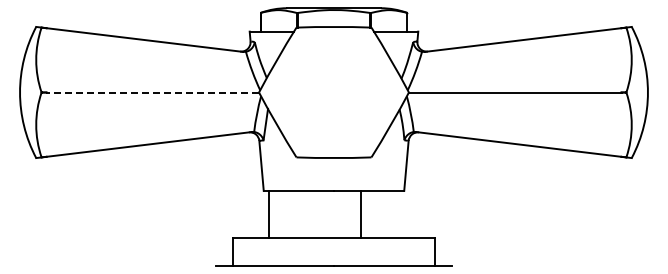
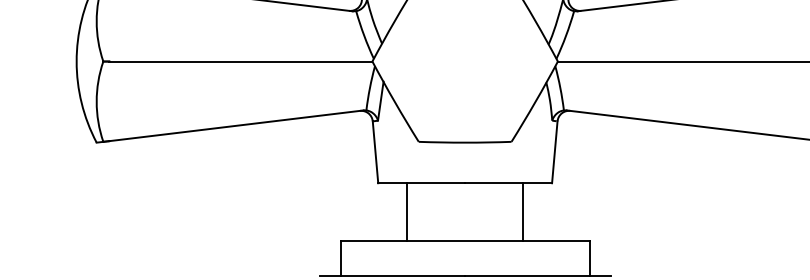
line: (152, 92) -> (240, 61), dashed -> solid
line: (269, 213) -> (407, 211), moved
line: (360, 213) -> (522, 211), moved

